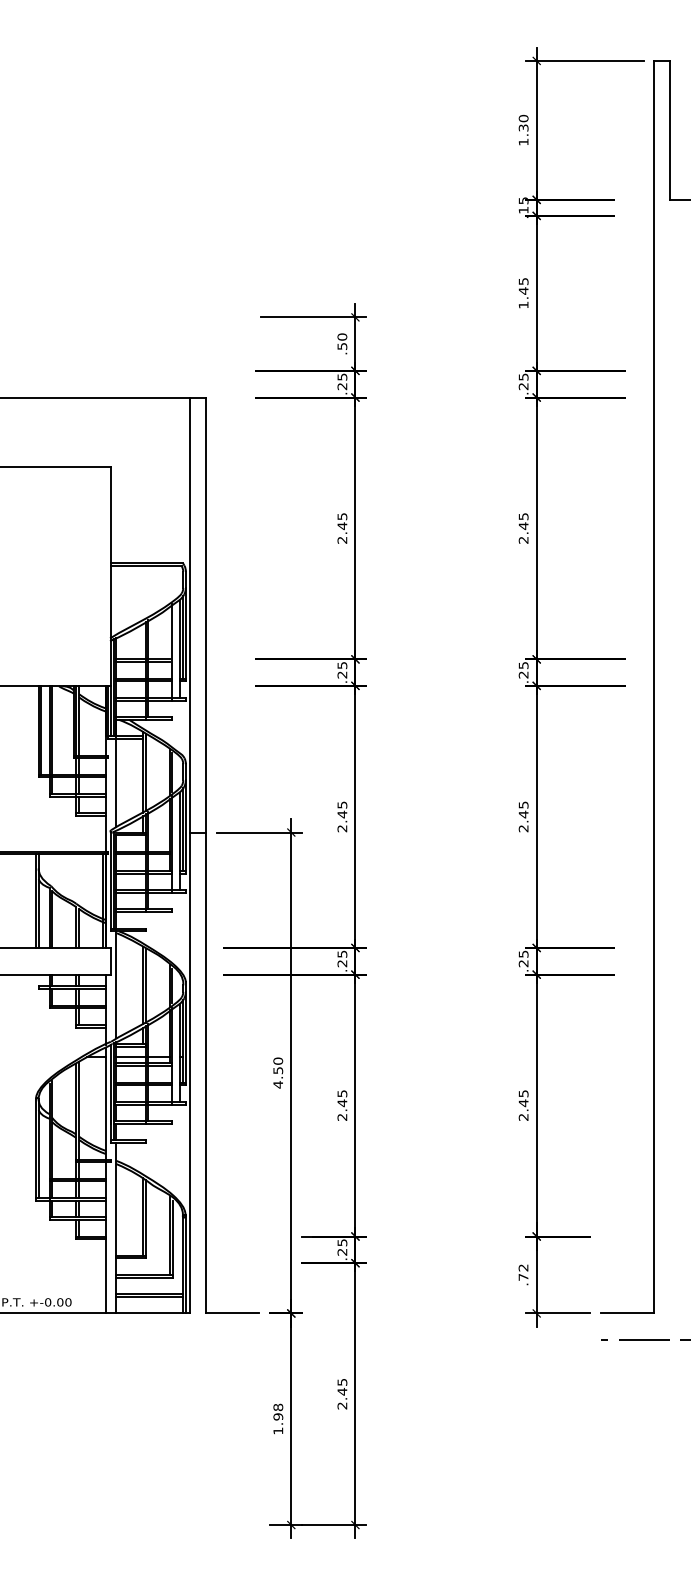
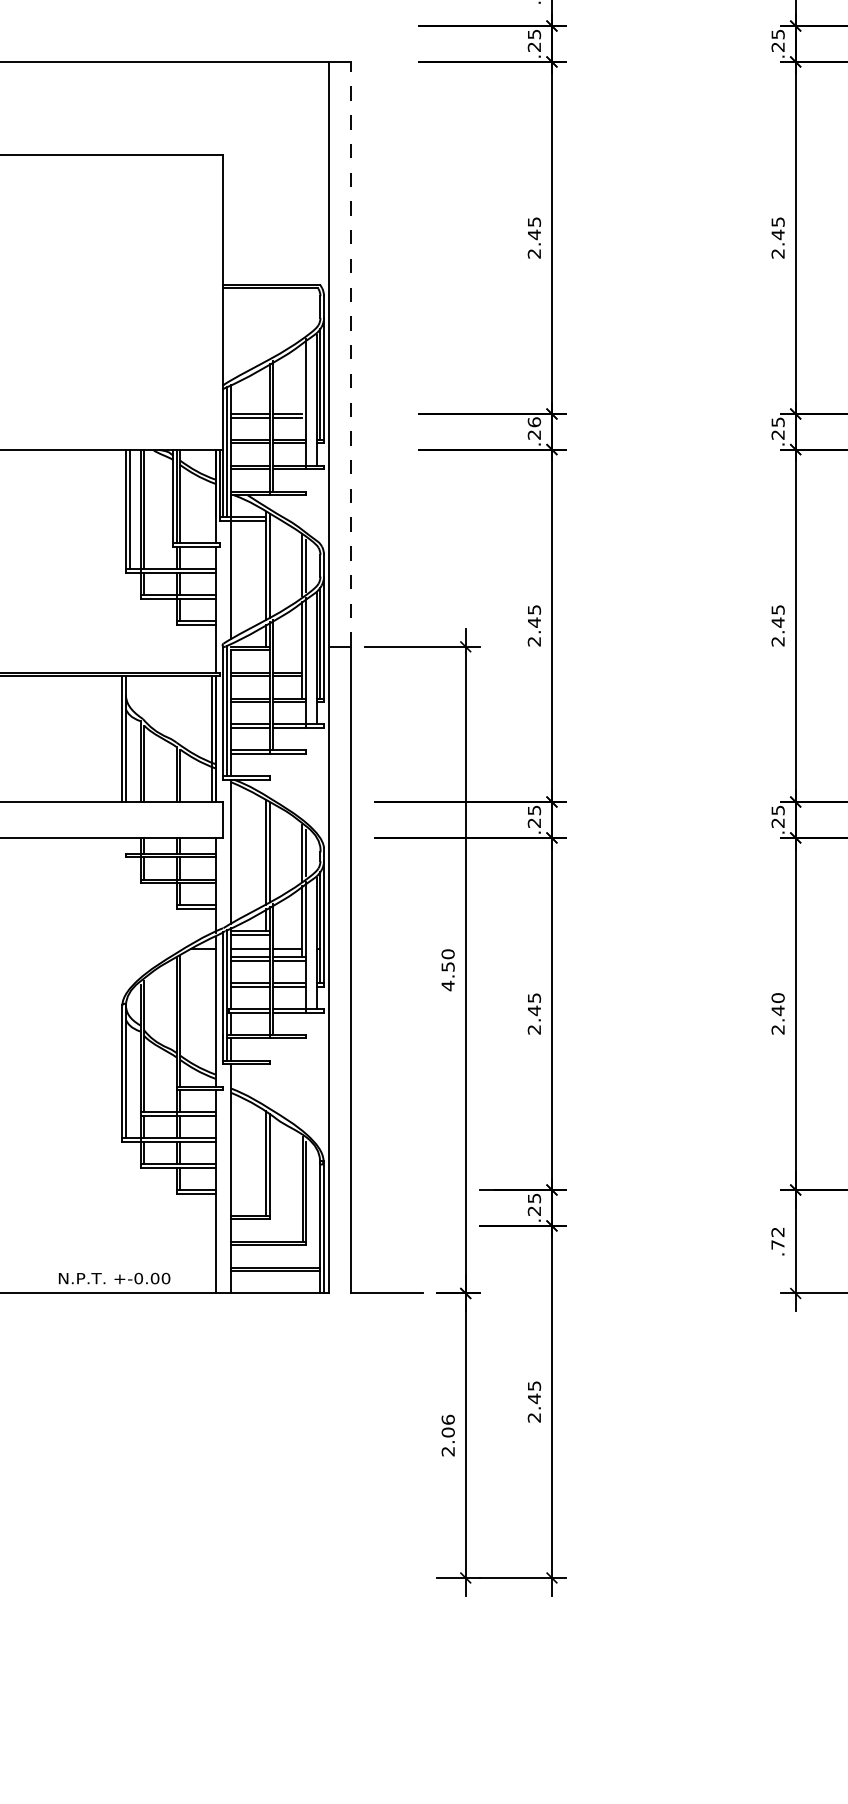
line: (205, 614) -> (350, 353), solid -> dashed
text: (342, 665) -> (534, 422), .25 -> .26
text: (523, 1093) -> (777, 997), 2.45 -> 2.40
text: (278, 1418) -> (448, 1434), 1.98 -> 2.06

